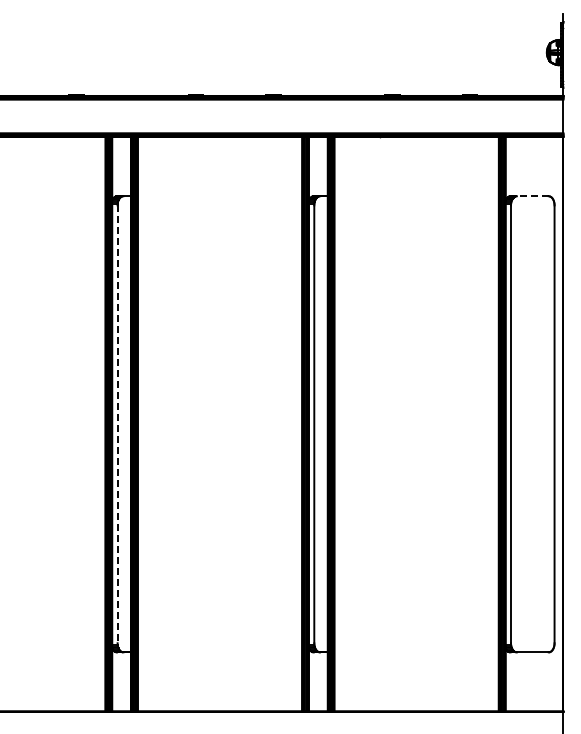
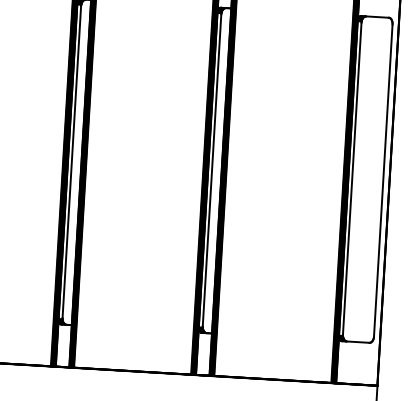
line: (529, 196) -> (375, 17), dashed -> solid
line: (117, 424) -> (71, 162), dashed -> solid

